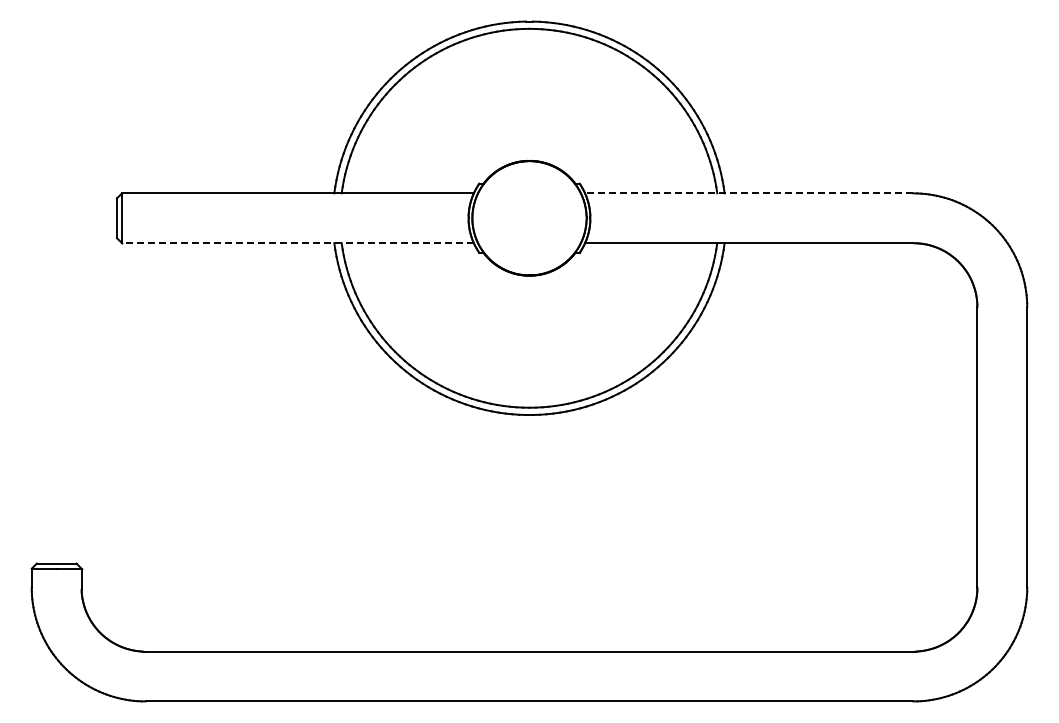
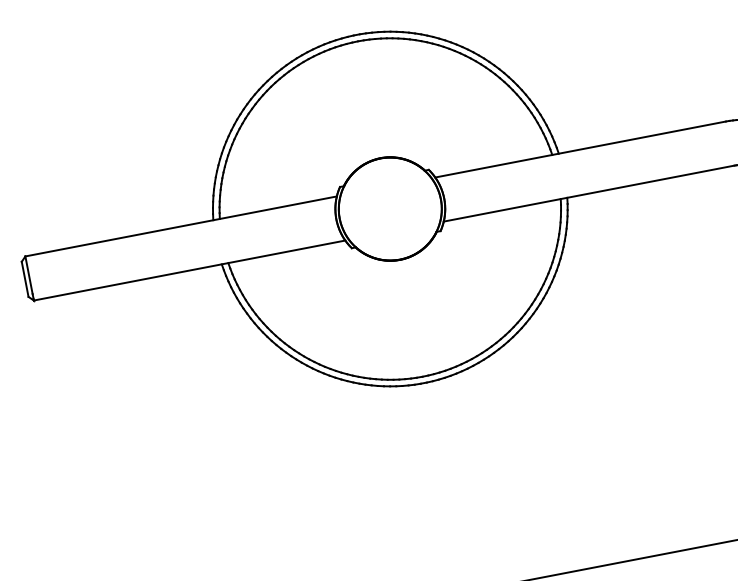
line: (748, 193) -> (579, 149), dashed -> solid
line: (297, 243) -> (189, 270), dashed -> solid

